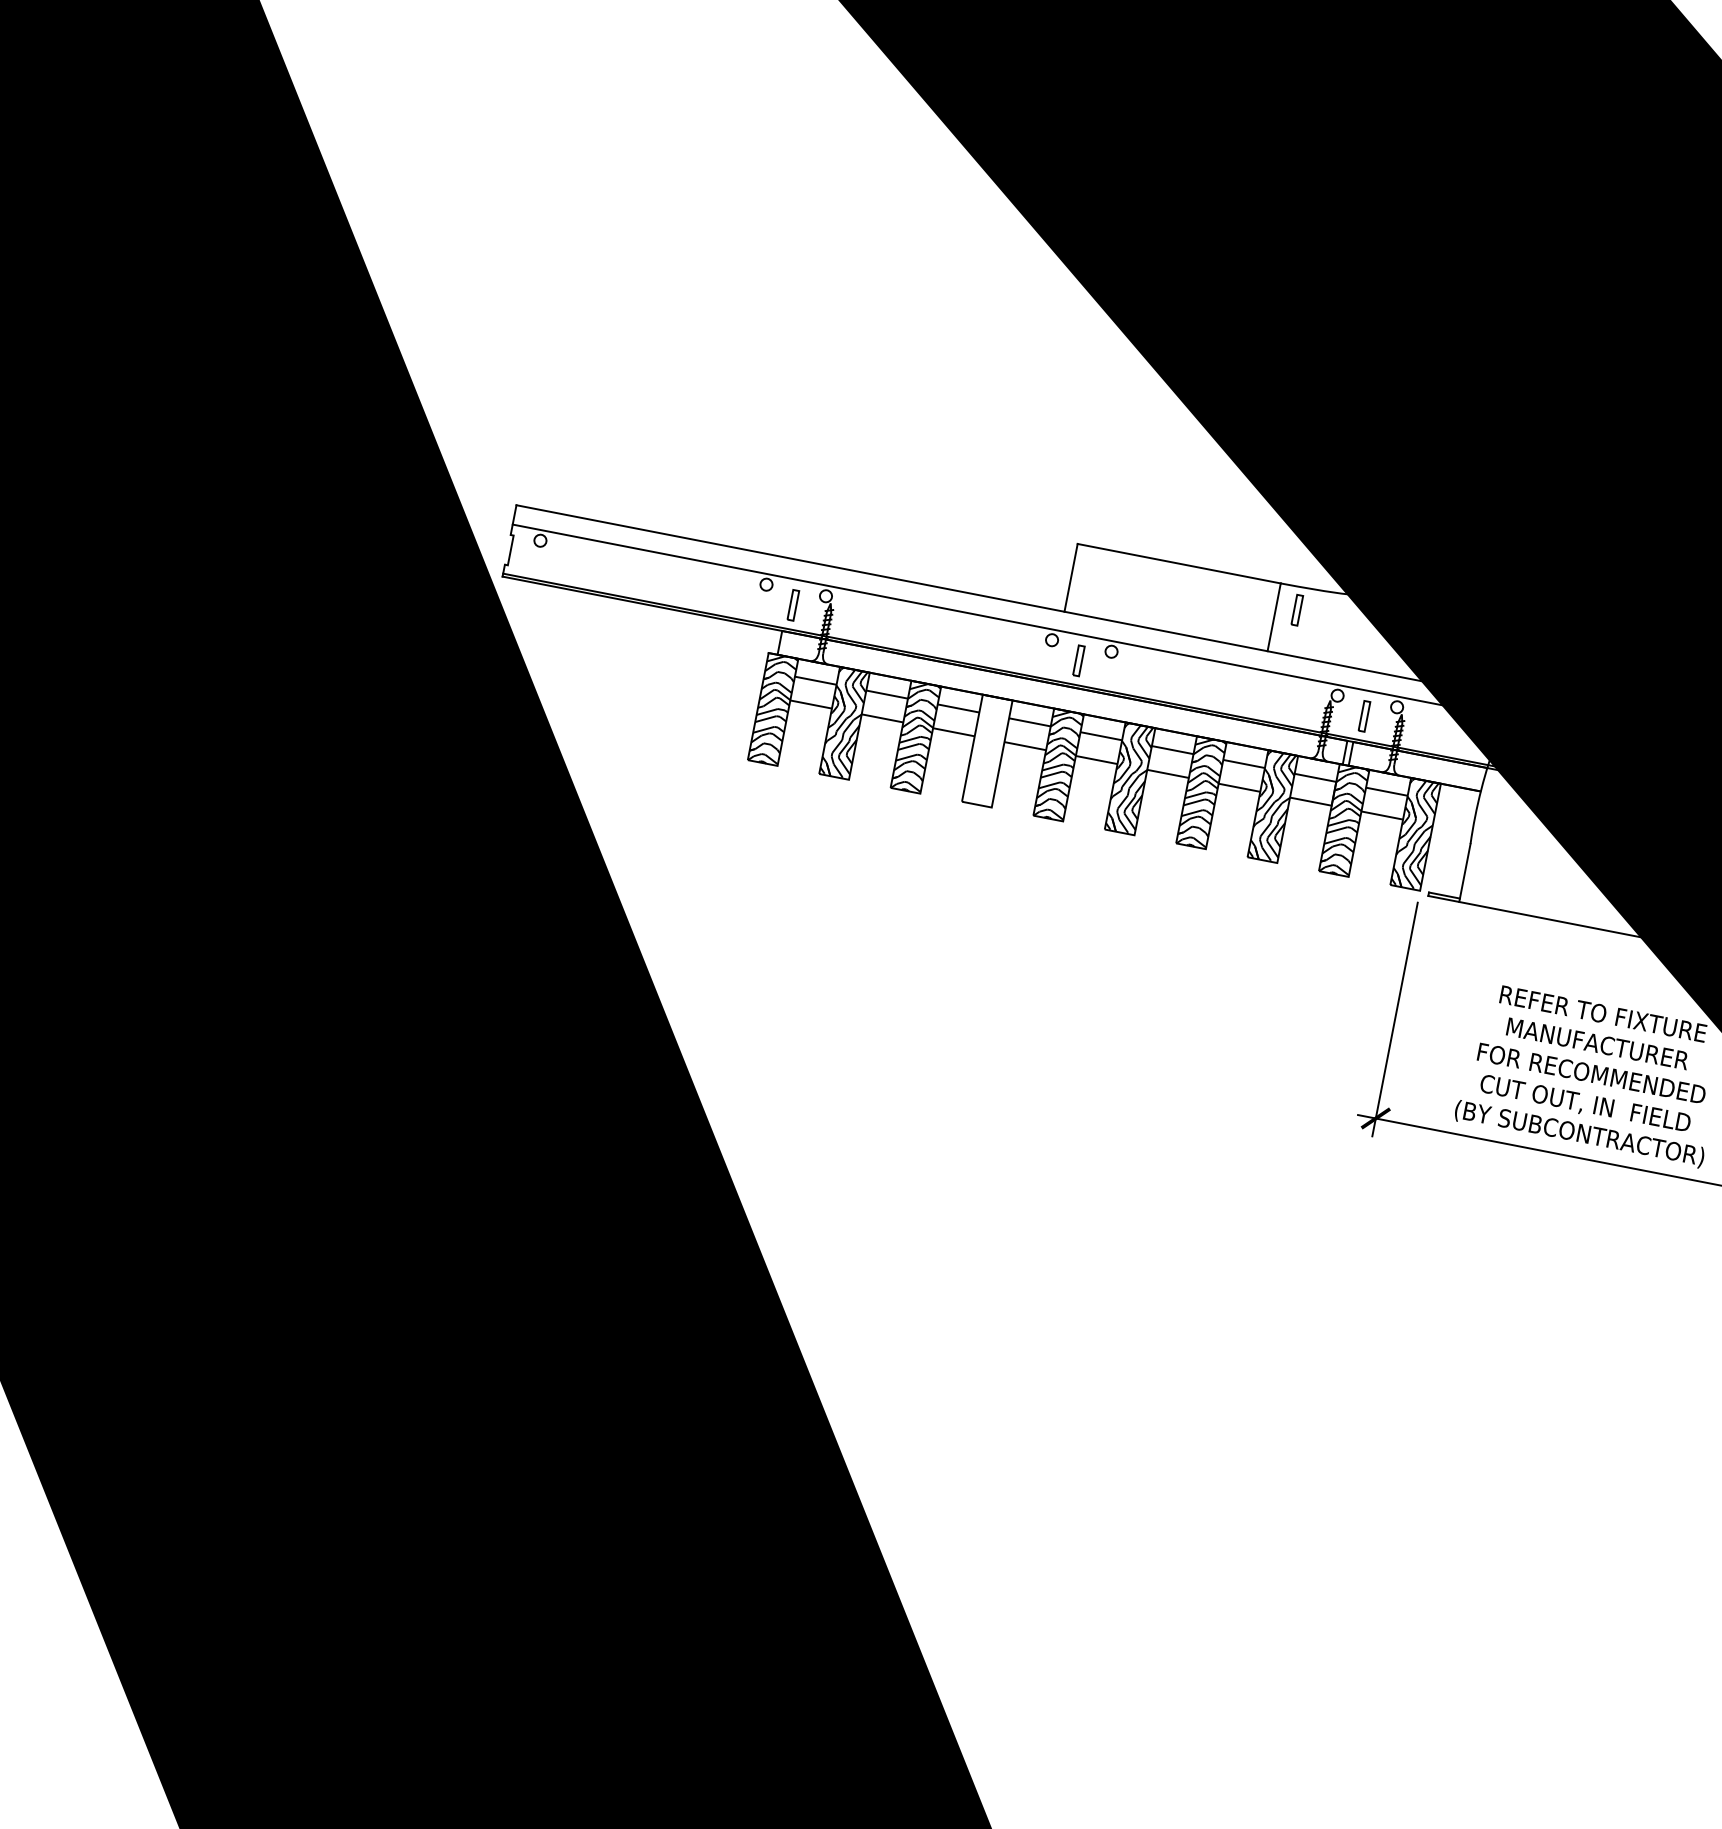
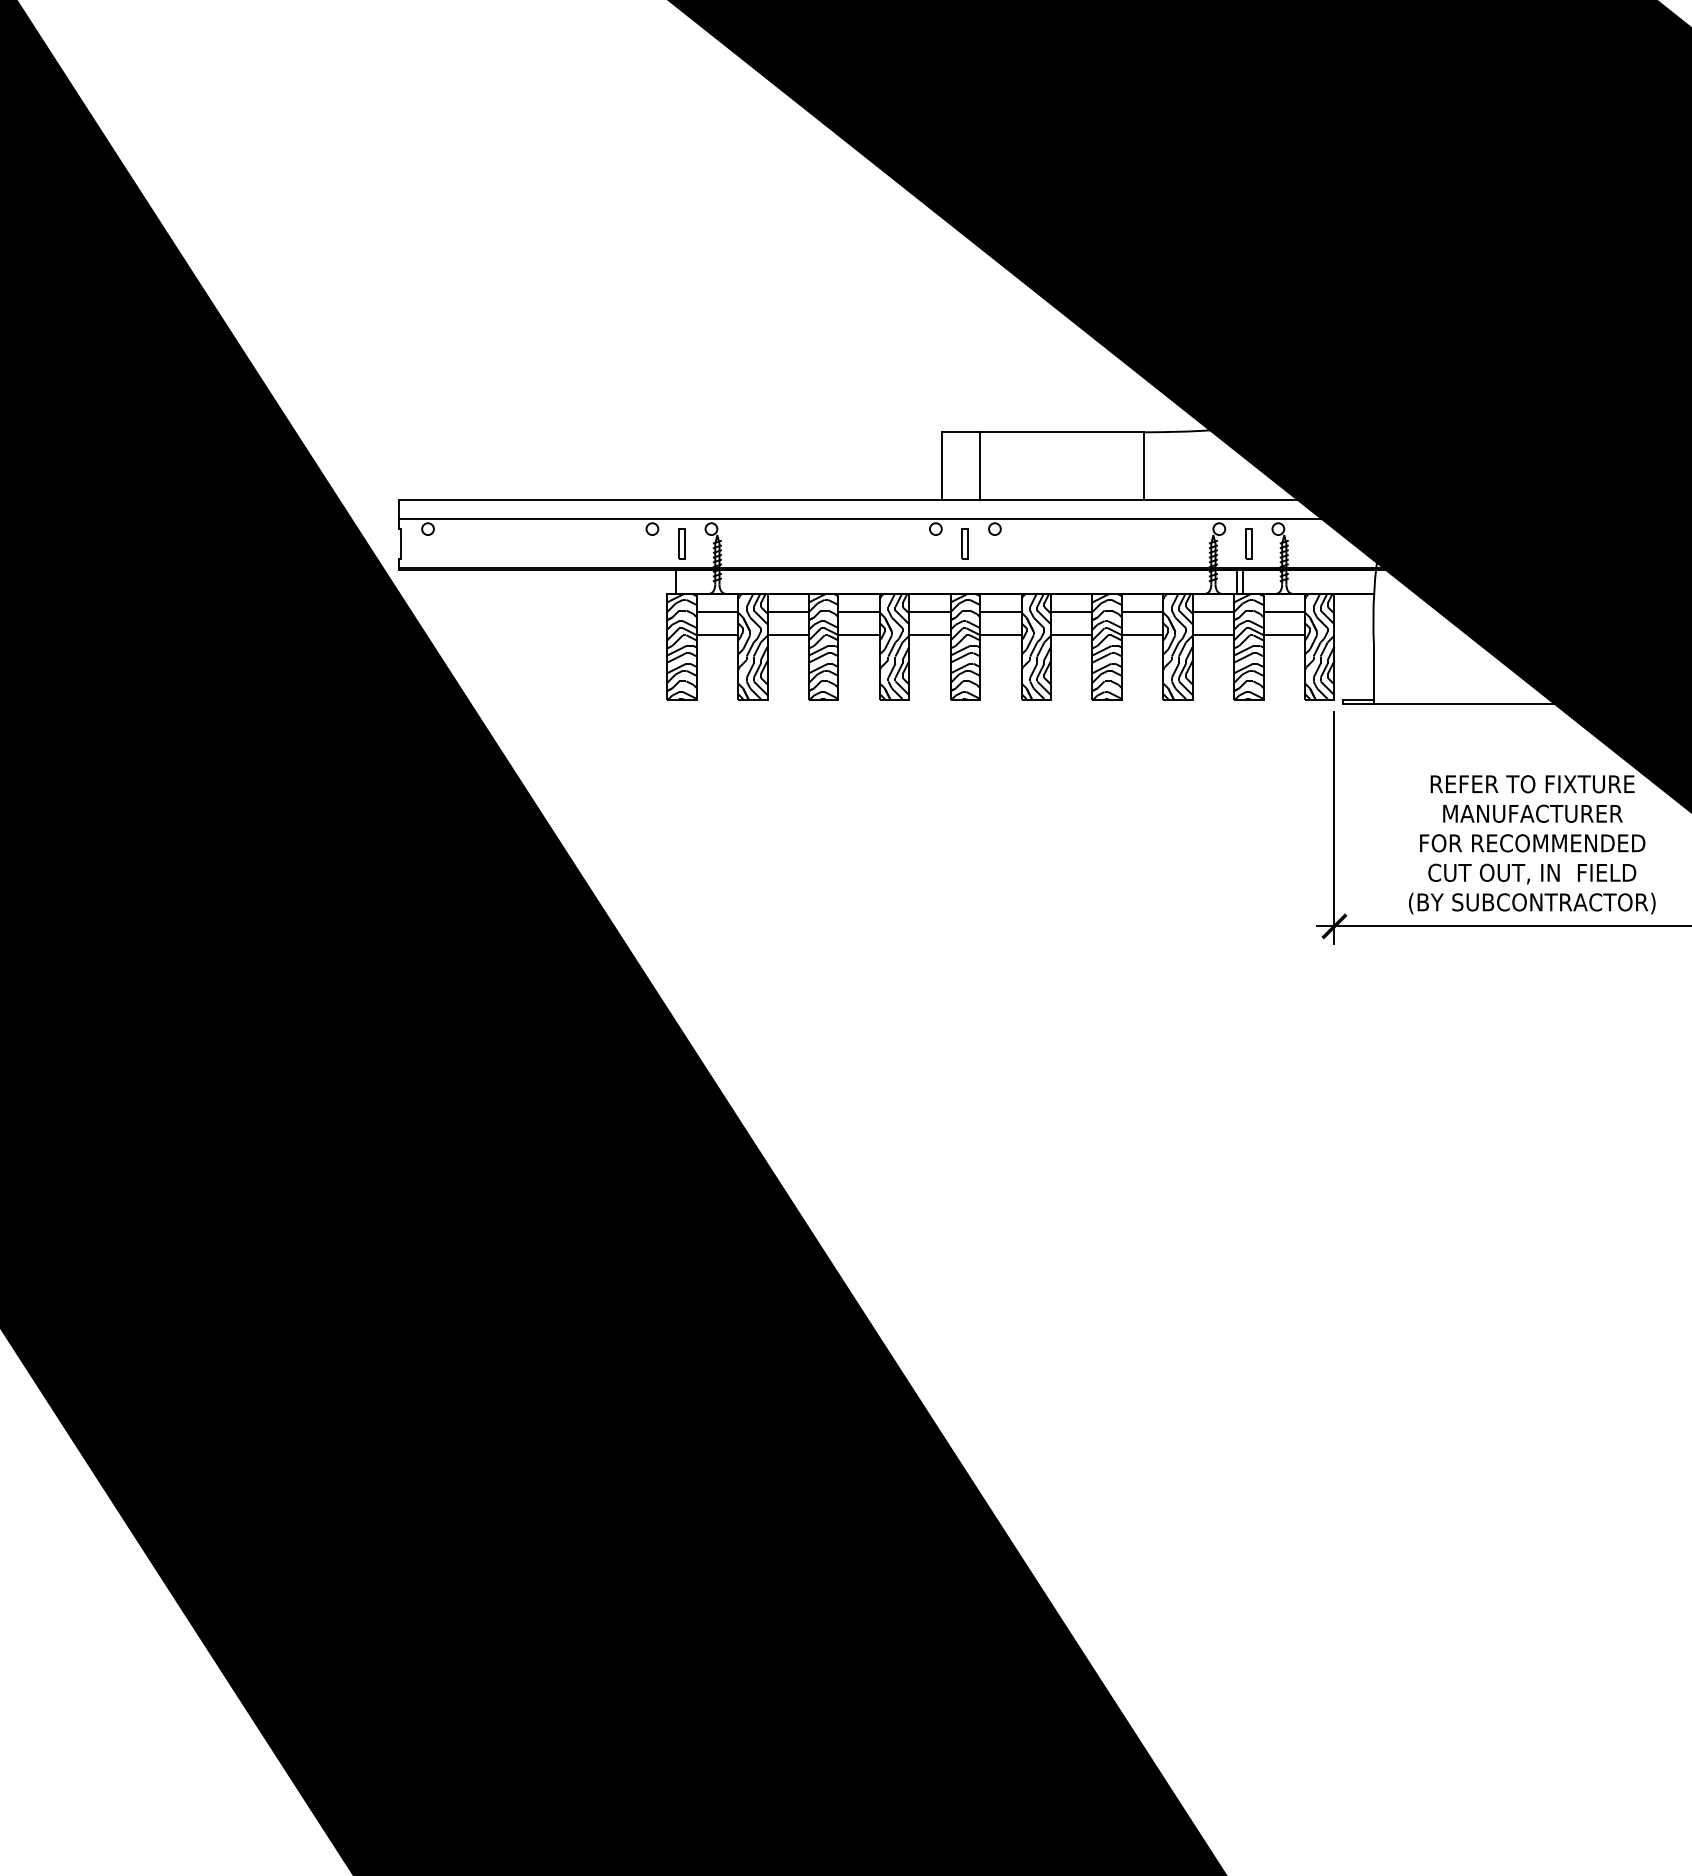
line: (1109, 584) -> (980, 465), added
part: (1297, 609) -> (1164, 454), removed
hatch: (987, 751) -> (894, 647), added

